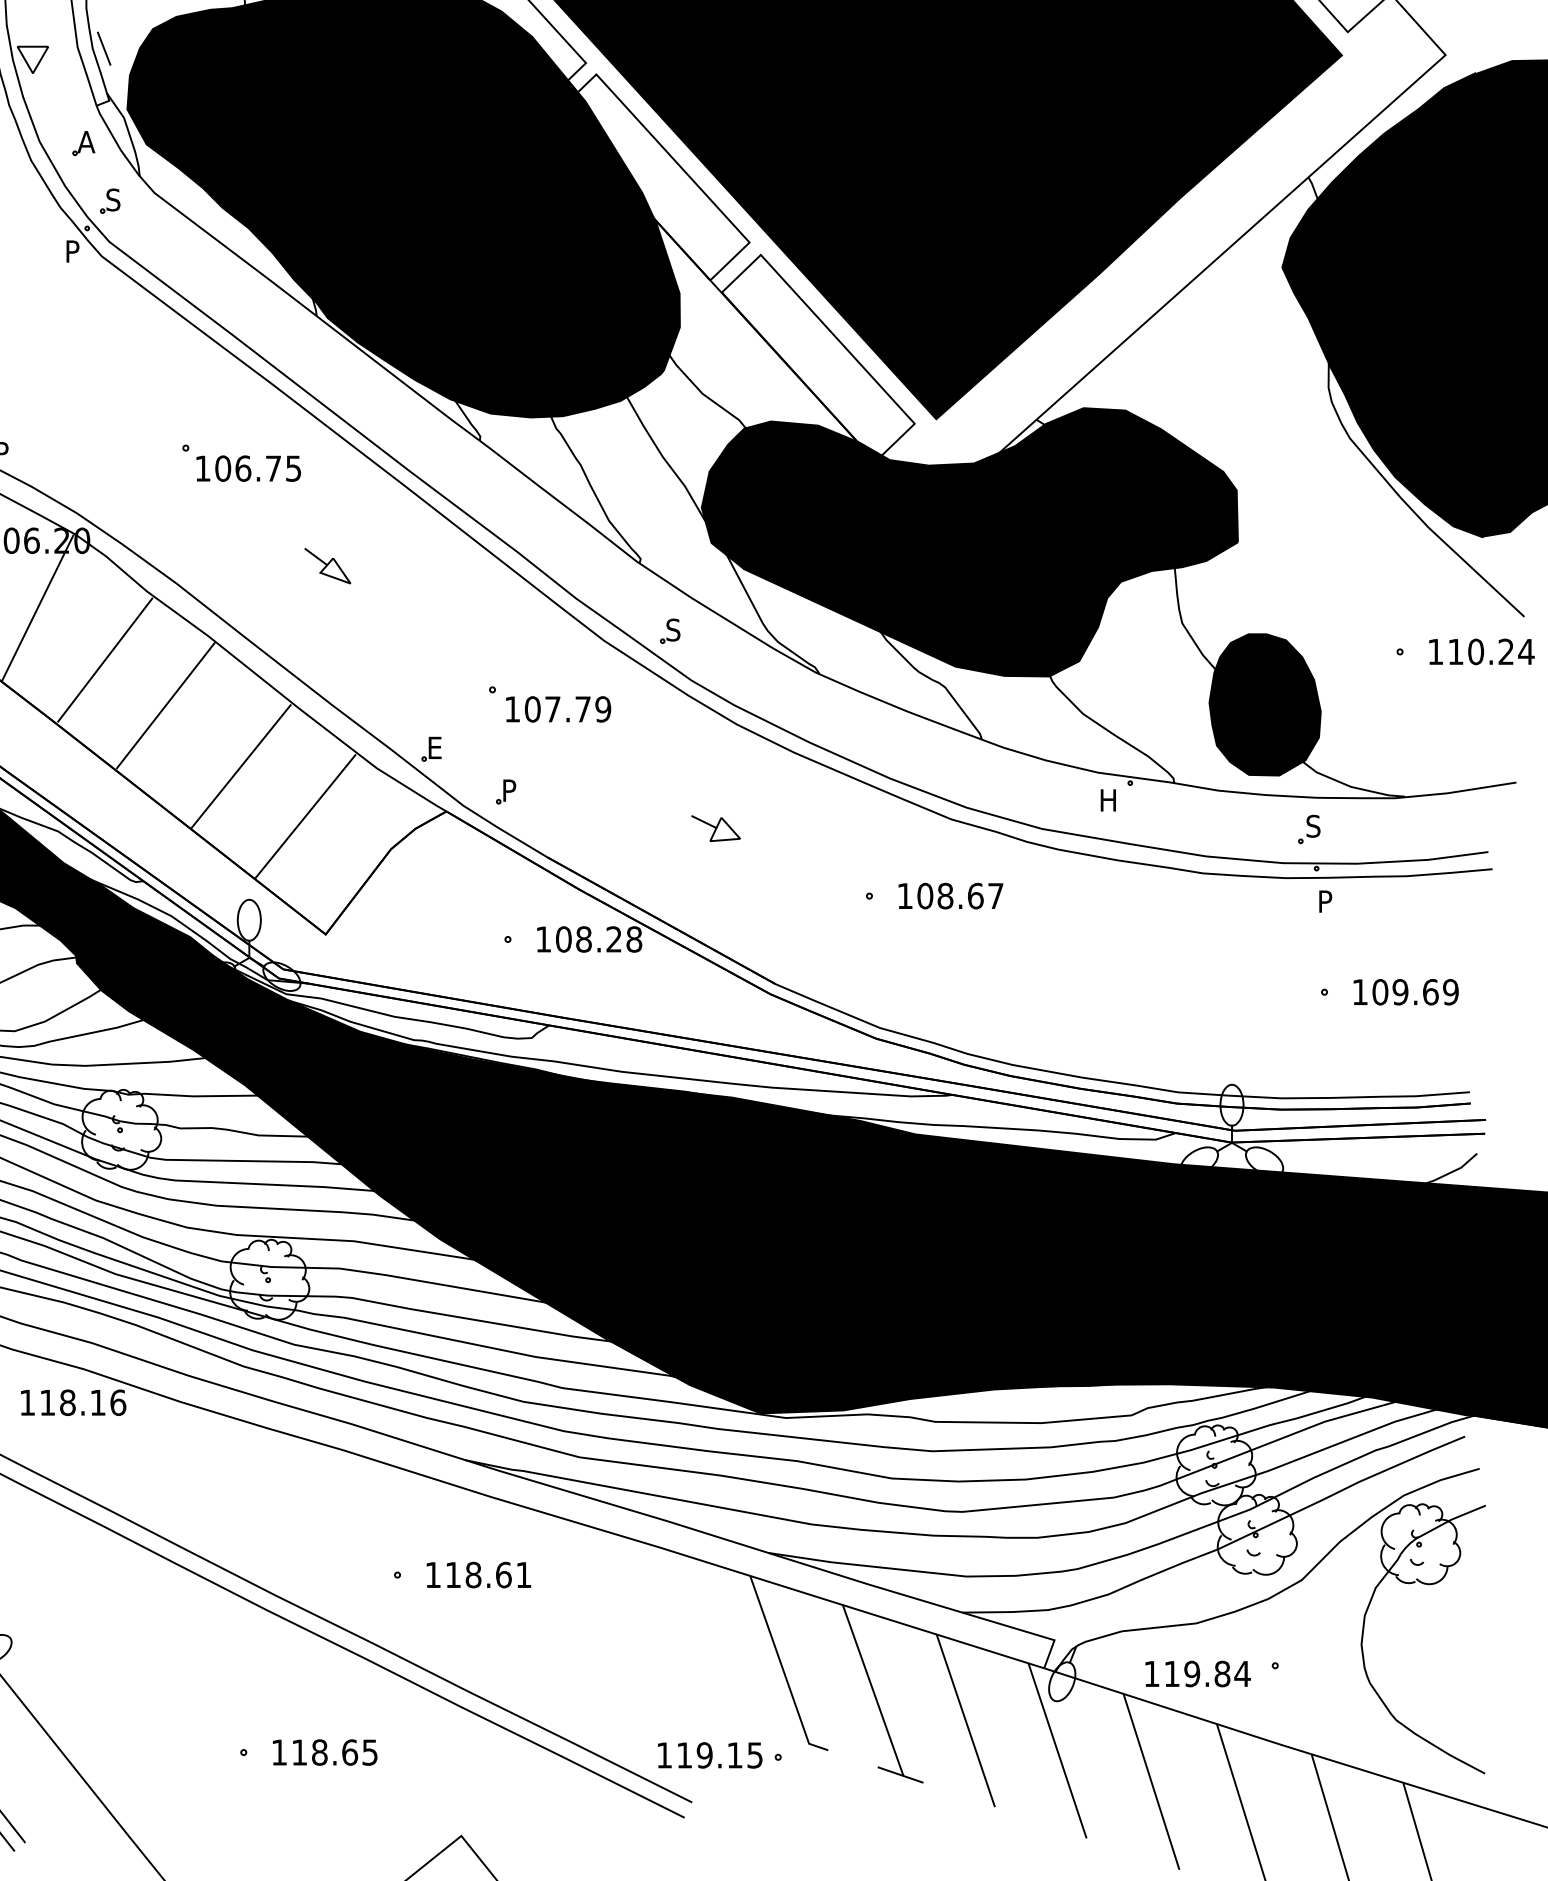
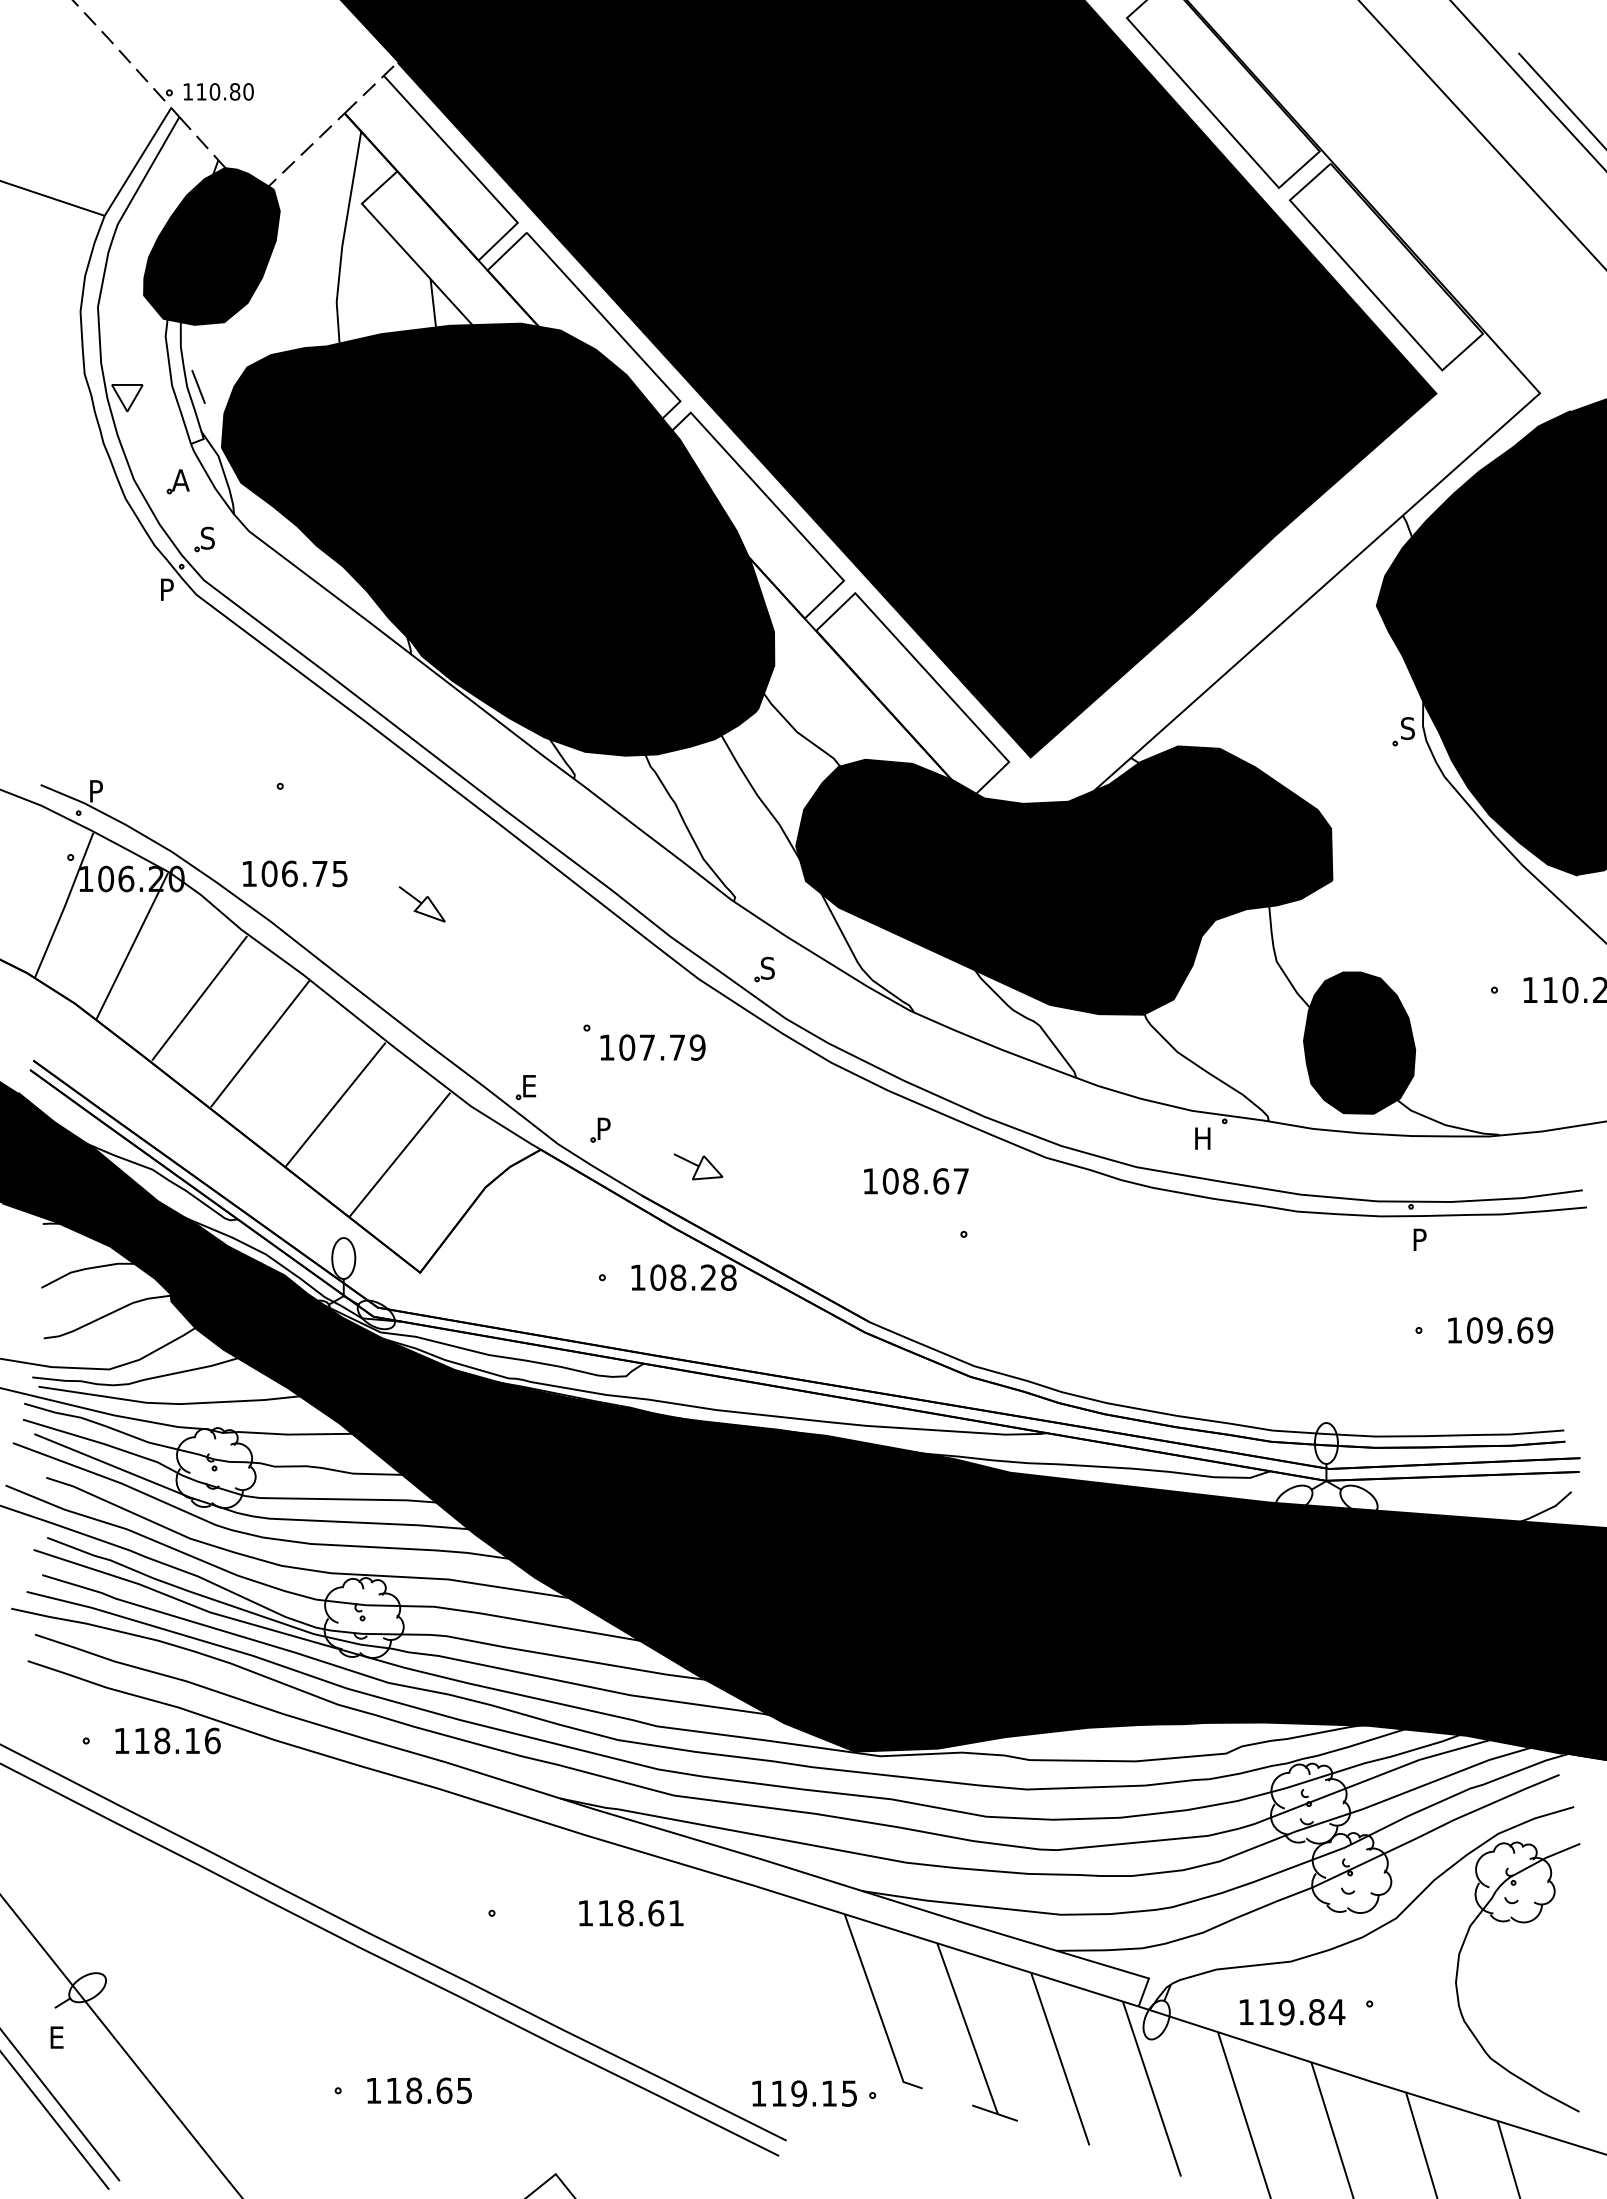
text: (249, 468) -> (295, 873), moved
part: (716, 828) -> (698, 1166), moved
part: (1309, 829) -> (1403, 731), moved
text: (951, 896) -> (916, 1181), moved
text: (479, 1575) -> (631, 1913), moved

